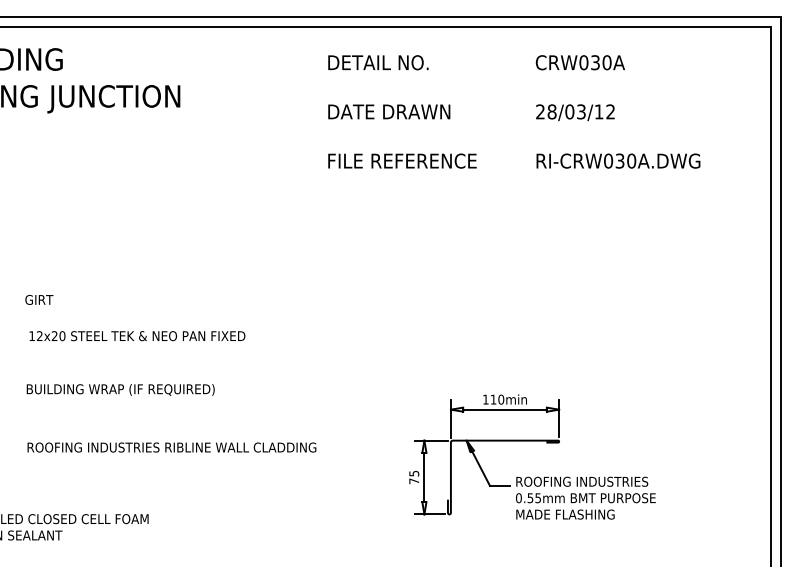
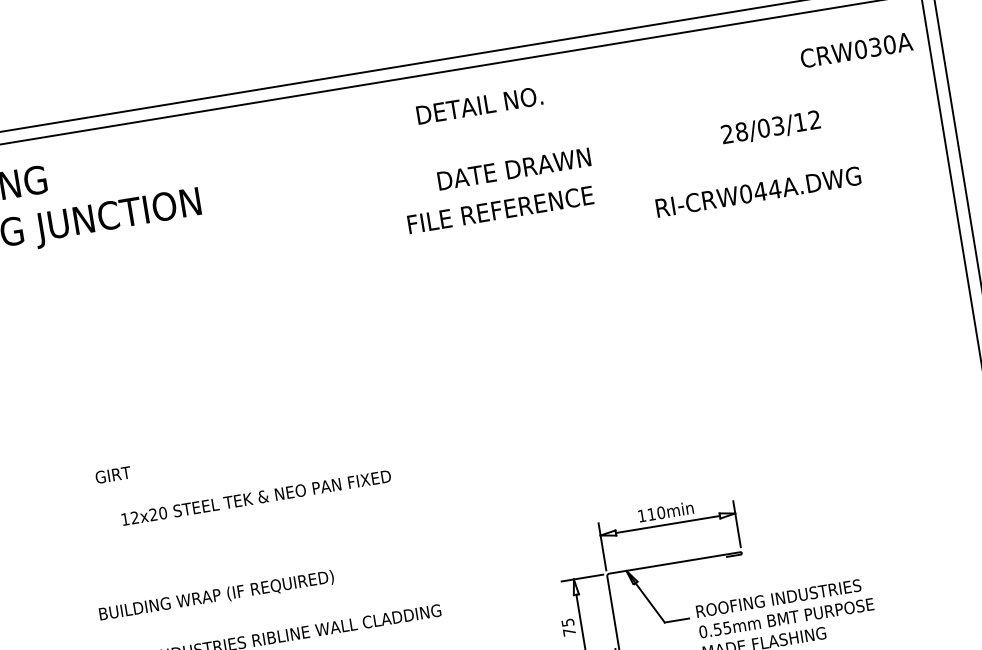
text: (378, 62) -> (479, 105), moved
text: (579, 62) -> (855, 50), moved
text: (389, 111) -> (514, 168), moved
text: (575, 112) -> (771, 127), moved
text: (402, 160) -> (500, 209), moved
text: (625, 160) -> (767, 189), RI-CRW030A.DWG -> RI-CRW044A.DWG
text: (39, 299) -> (113, 474), moved
text: (137, 336) -> (256, 498), moved
text: (120, 389) -> (216, 595), moved

